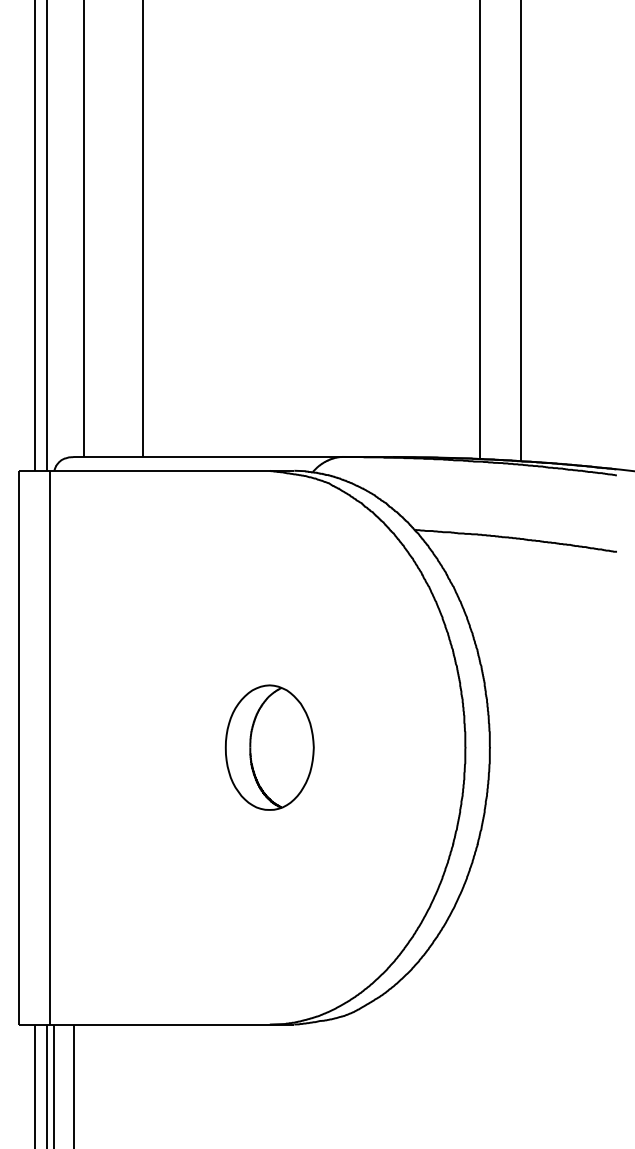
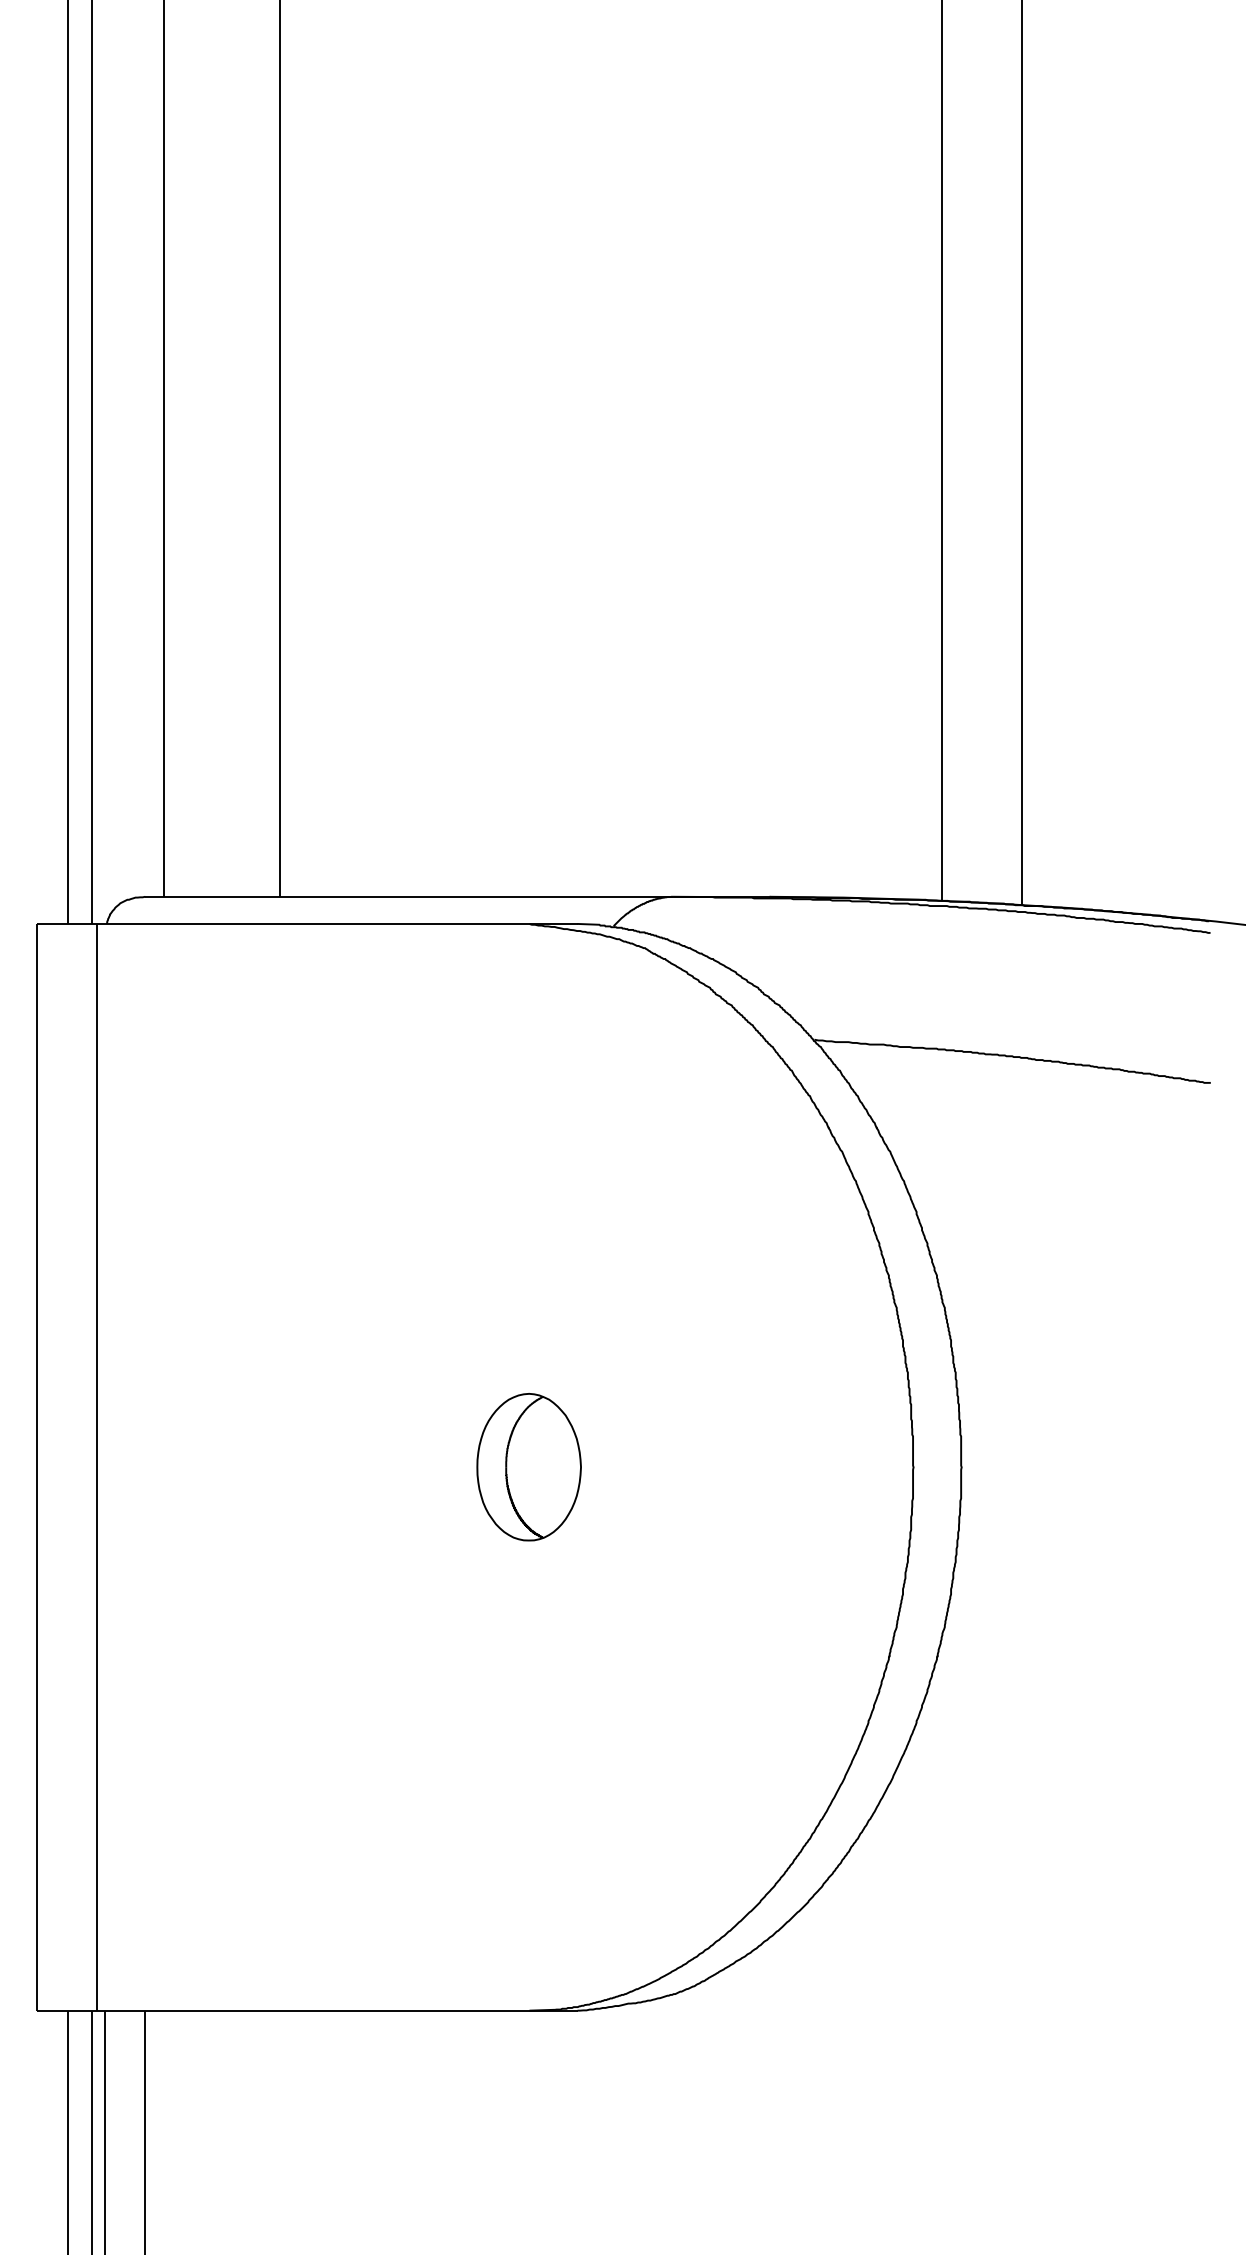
part: (269, 747) -> (528, 1466), size x0.6

